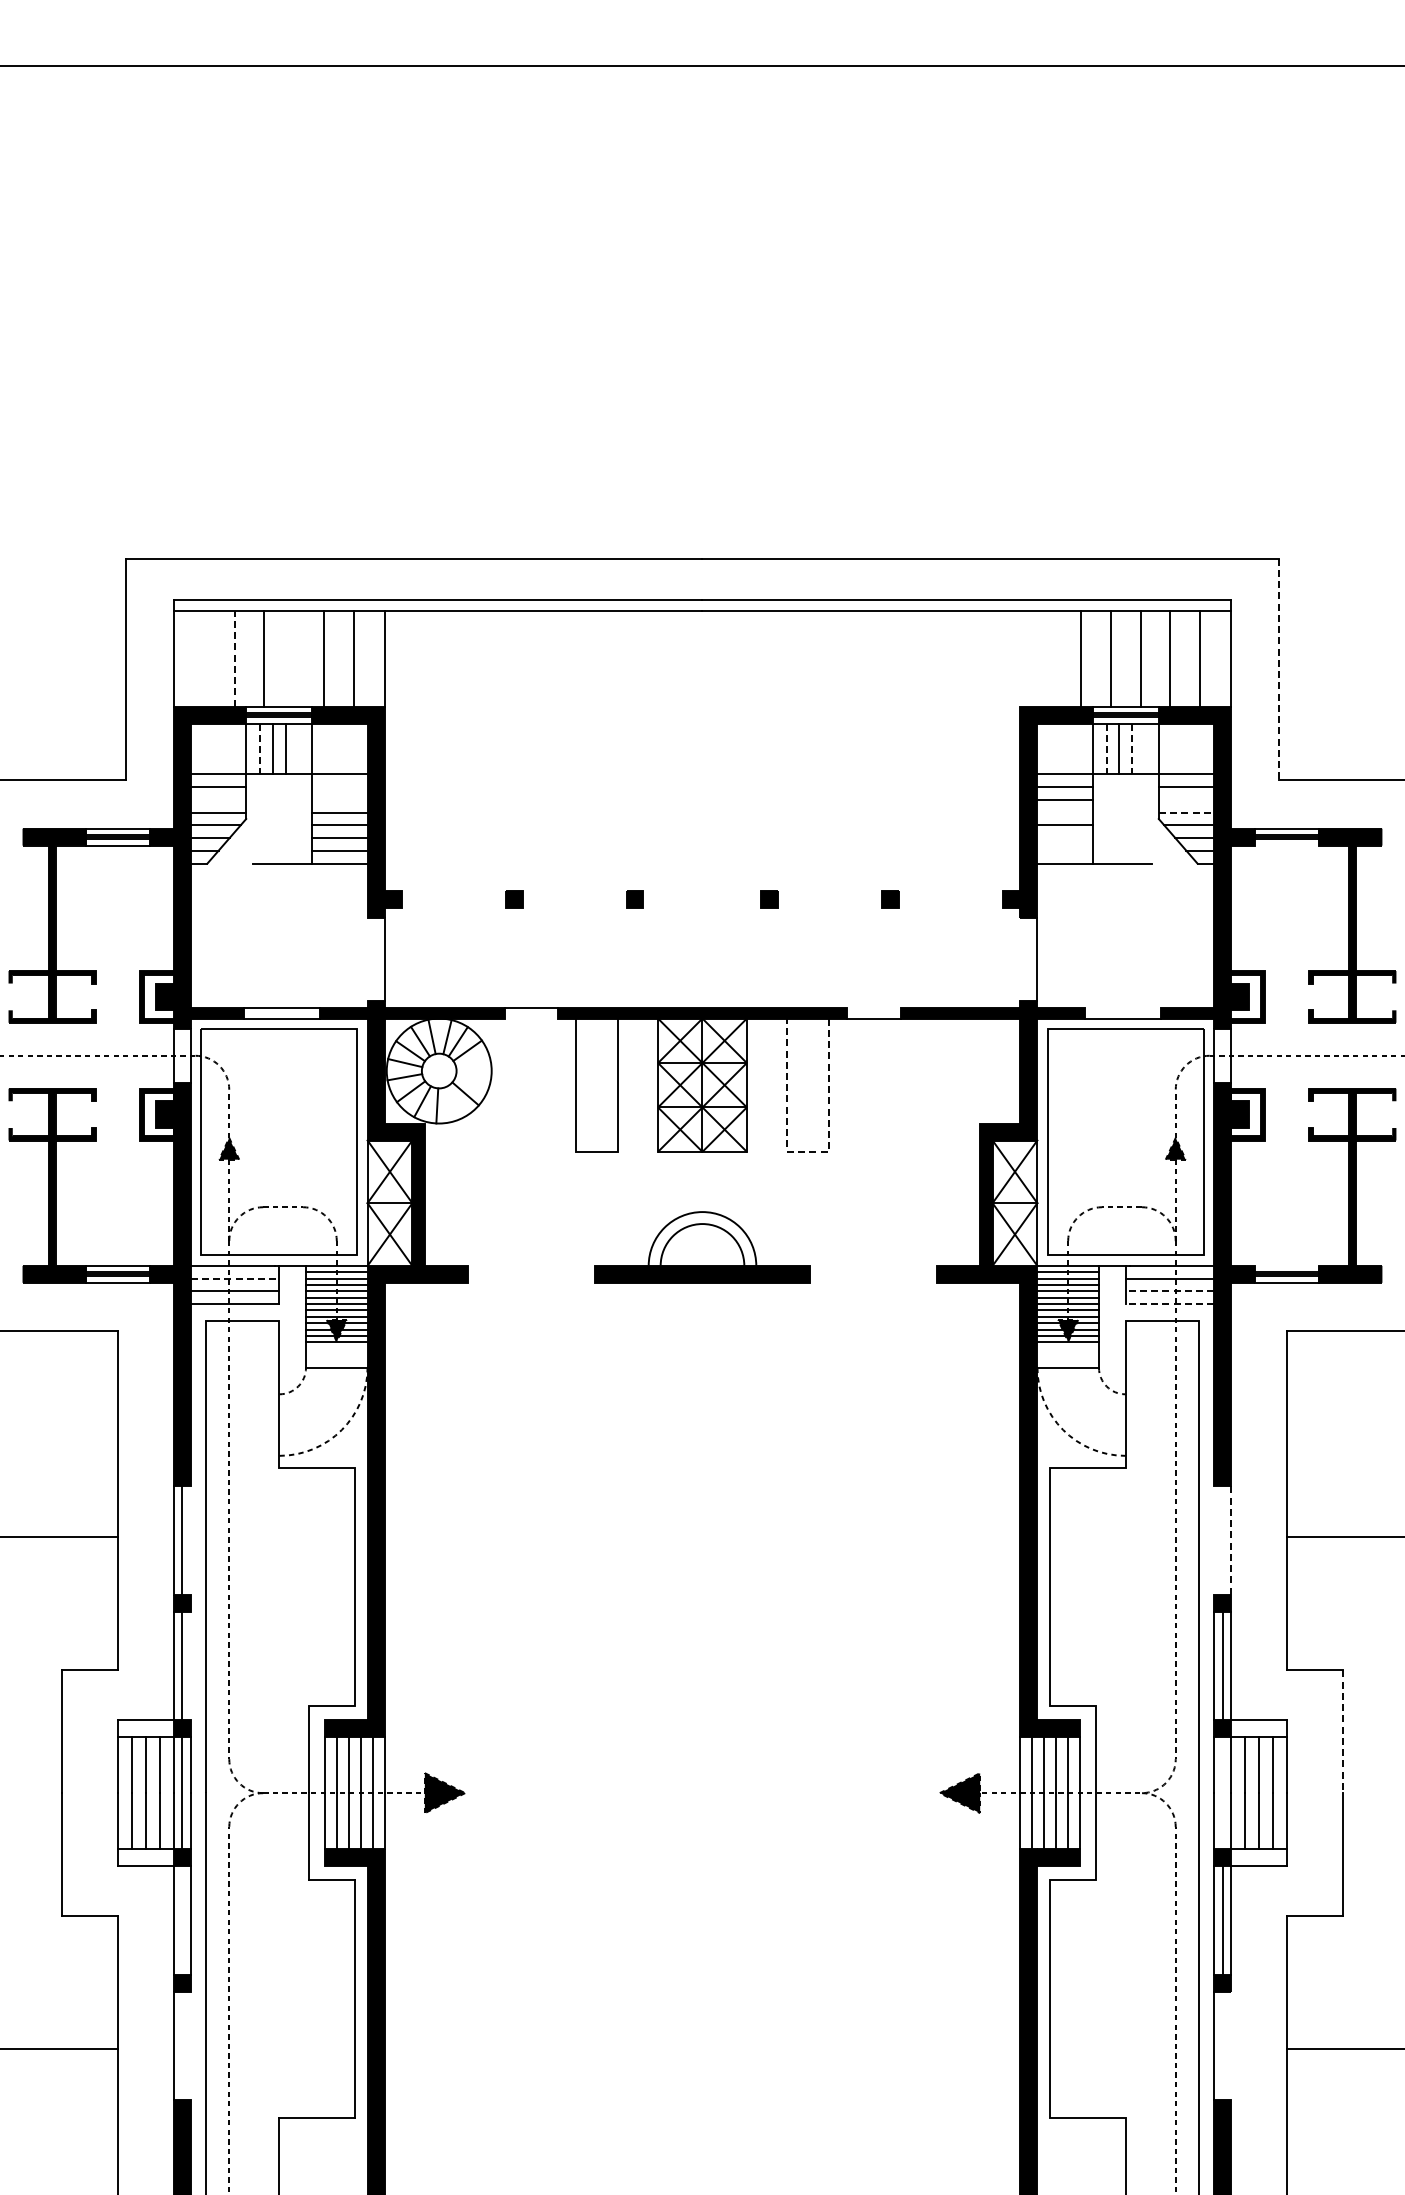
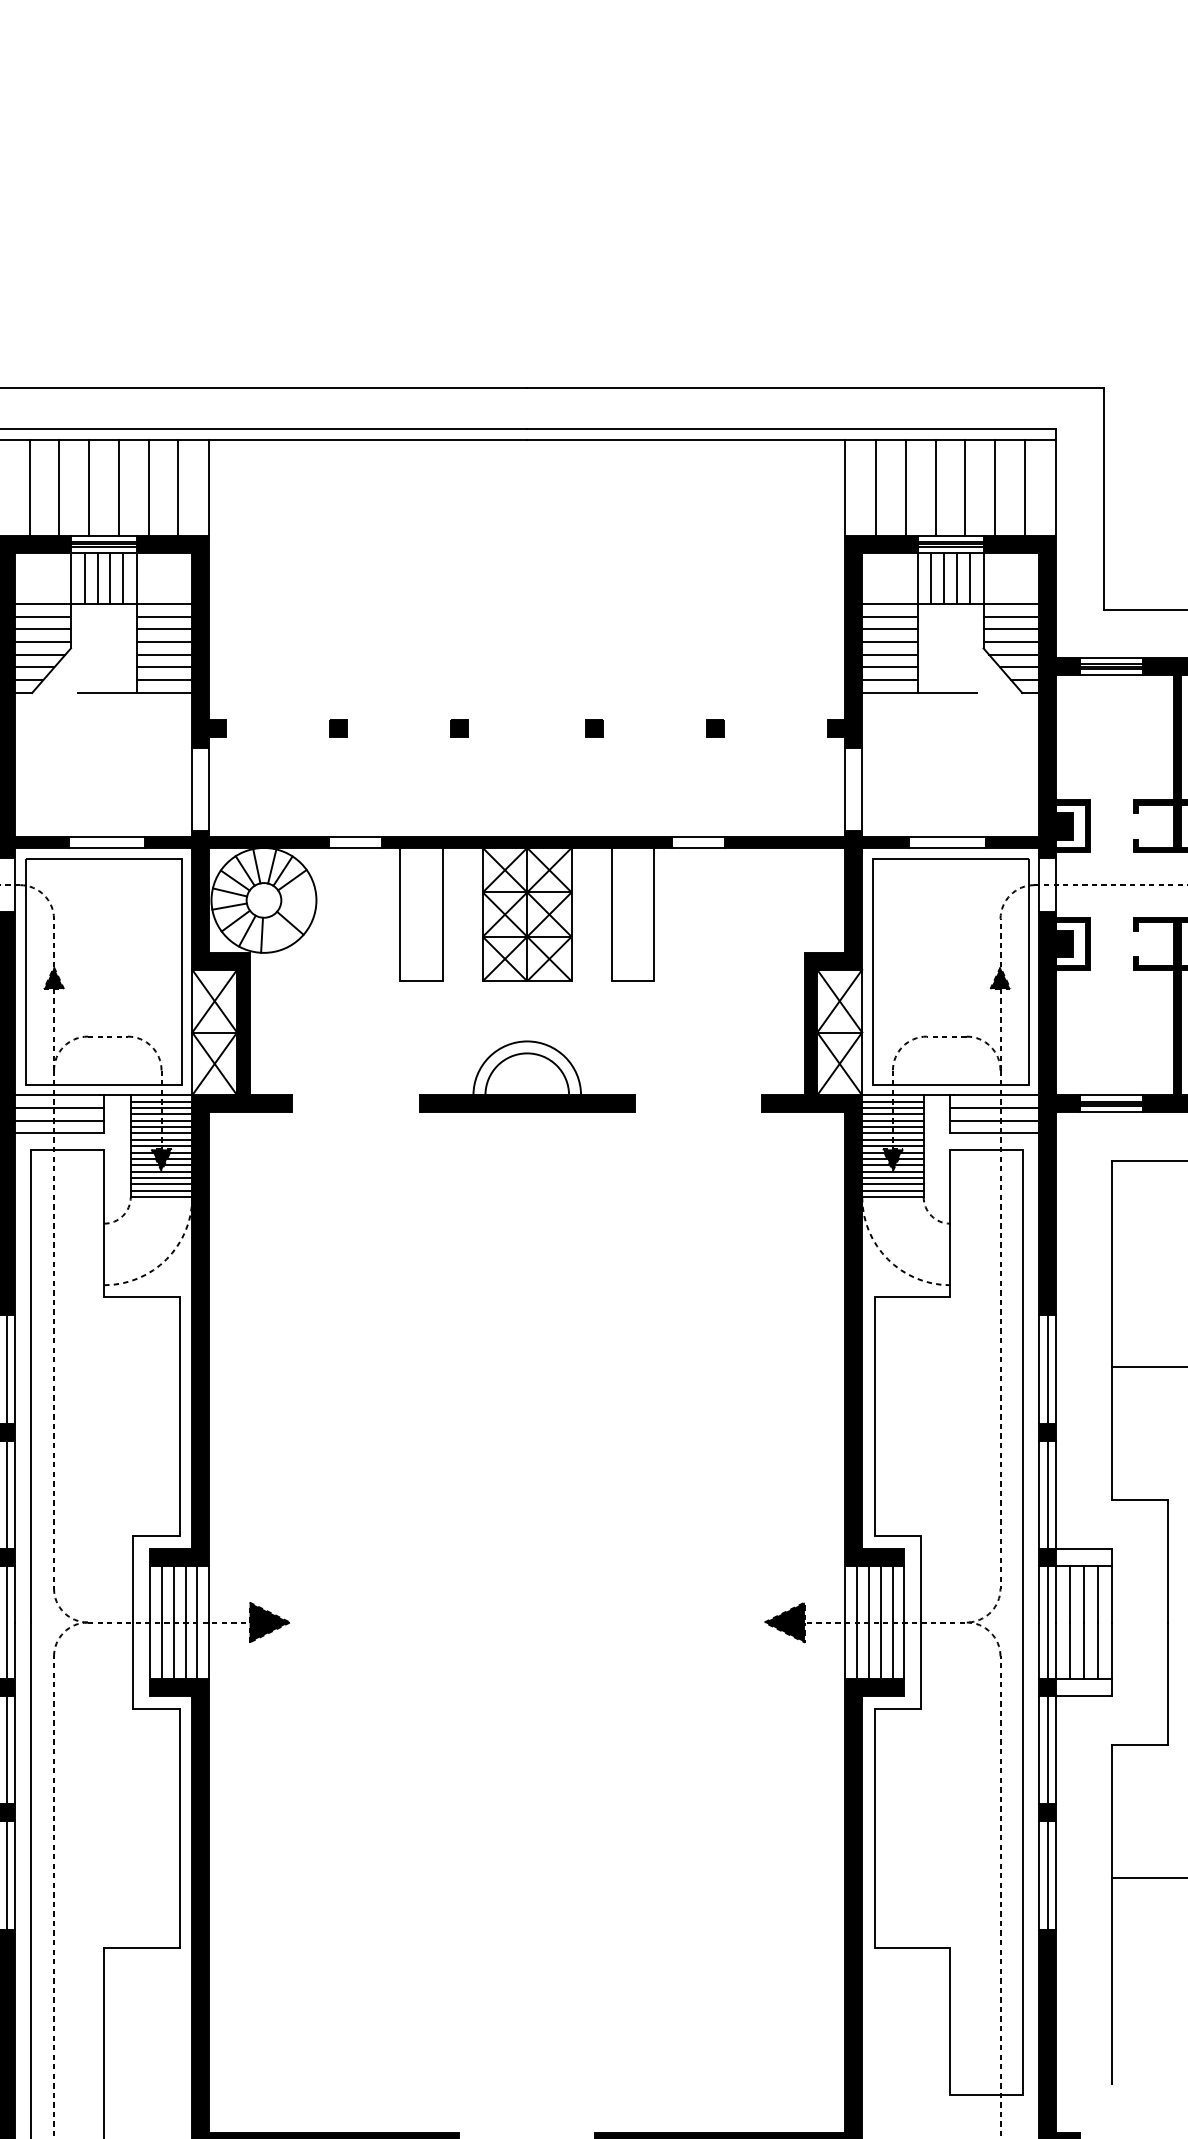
line: (204, 658) -> (29, 487), added
line: (234, 658) -> (59, 487), dashed -> solid
line: (294, 658) -> (119, 487), added
line: (1020, 658) -> (845, 487), added
line: (1051, 658) -> (876, 487), added
line: (1278, 669) -> (1103, 498), dashed -> solid
line: (298, 748) -> (123, 577), added
line: (1144, 748) -> (969, 577), added
line: (260, 749) -> (85, 578), dashed -> solid
line: (1106, 749) -> (931, 578), dashed -> solid
line: (1132, 749) -> (957, 578), dashed -> solid
line: (339, 787) -> (164, 616), added
line: (218, 799) -> (43, 628), added
line: (339, 799) -> (164, 628), added
line: (1186, 799) -> (1011, 628), added
line: (1065, 812) -> (890, 641), added
line: (1186, 812) -> (1011, 641), dashed -> solid
line: (1065, 838) -> (890, 667), added
line: (1286, 845) -> (1111, 674), added
line: (1065, 850) -> (890, 679), added
line: (367, 959) -> (192, 788), added
line: (1020, 959) -> (845, 788), added
line: (873, 1007) -> (698, 836), added
line: (1122, 1007) -> (947, 836), added
line: (530, 1018) -> (355, 847), added
line: (807, 1151) -> (632, 980), dashed -> solid
line: (1286, 1265) -> (1111, 1094), added
line: (235, 1278) -> (60, 1107), dashed -> solid
line: (1169, 1291) -> (994, 1120), dashed -> solid
line: (1169, 1304) -> (994, 1133), dashed -> solid
line: (336, 1348) -> (161, 1177), added
line: (1067, 1348) -> (892, 1177), added
line: (336, 1355) -> (161, 1184), added
line: (1067, 1355) -> (892, 1184), added
line: (336, 1361) -> (161, 1190), added
line: (1067, 1361) -> (892, 1190), added
line: (1231, 1539) -> (1056, 1368), dashed -> solid
line: (190, 1540) -> (15, 1369), added
line: (1214, 1540) -> (1039, 1369), added
line: (1222, 1540) -> (1047, 1369), added
line: (190, 1665) -> (15, 1494), added
line: (1343, 1732) -> (1168, 1561), dashed -> solid
line: (1223, 1792) -> (1048, 1621), added
line: (182, 1920) -> (7, 1749), added
line: (182, 2045) -> (7, 1874), added
line: (190, 2045) -> (15, 1874), added
line: (1222, 2045) -> (1047, 1874), added
line: (1231, 2045) -> (1056, 1874), added

